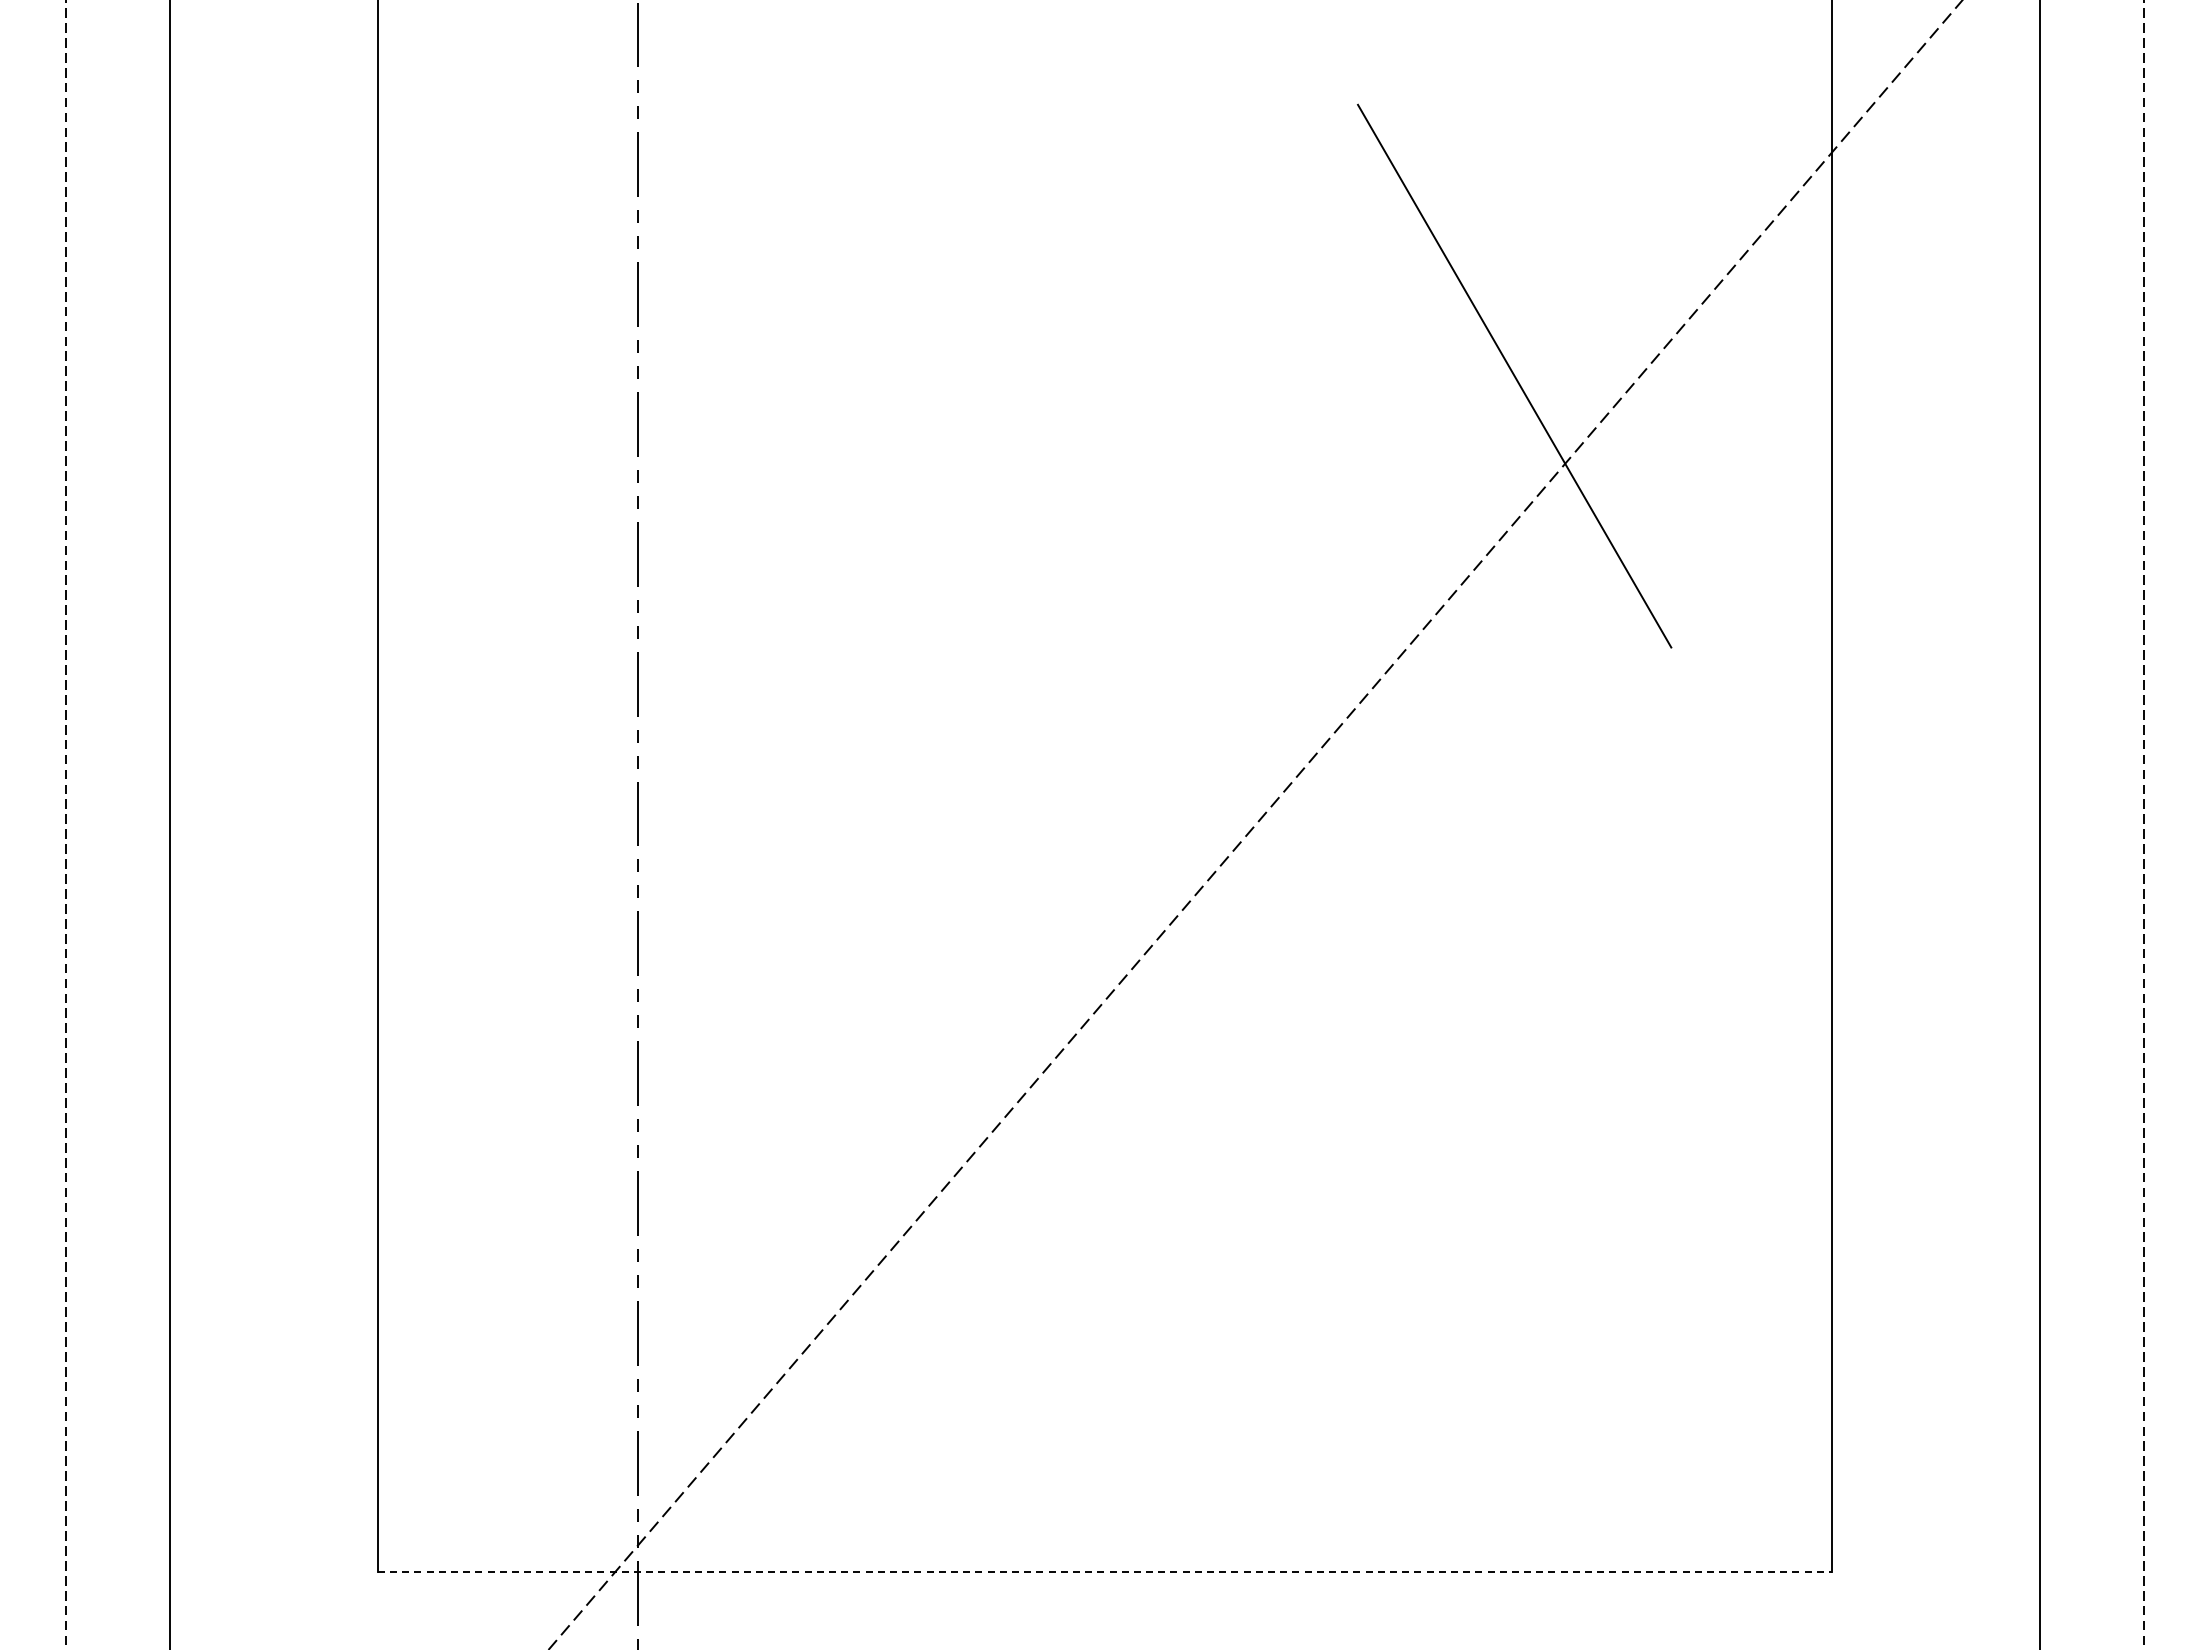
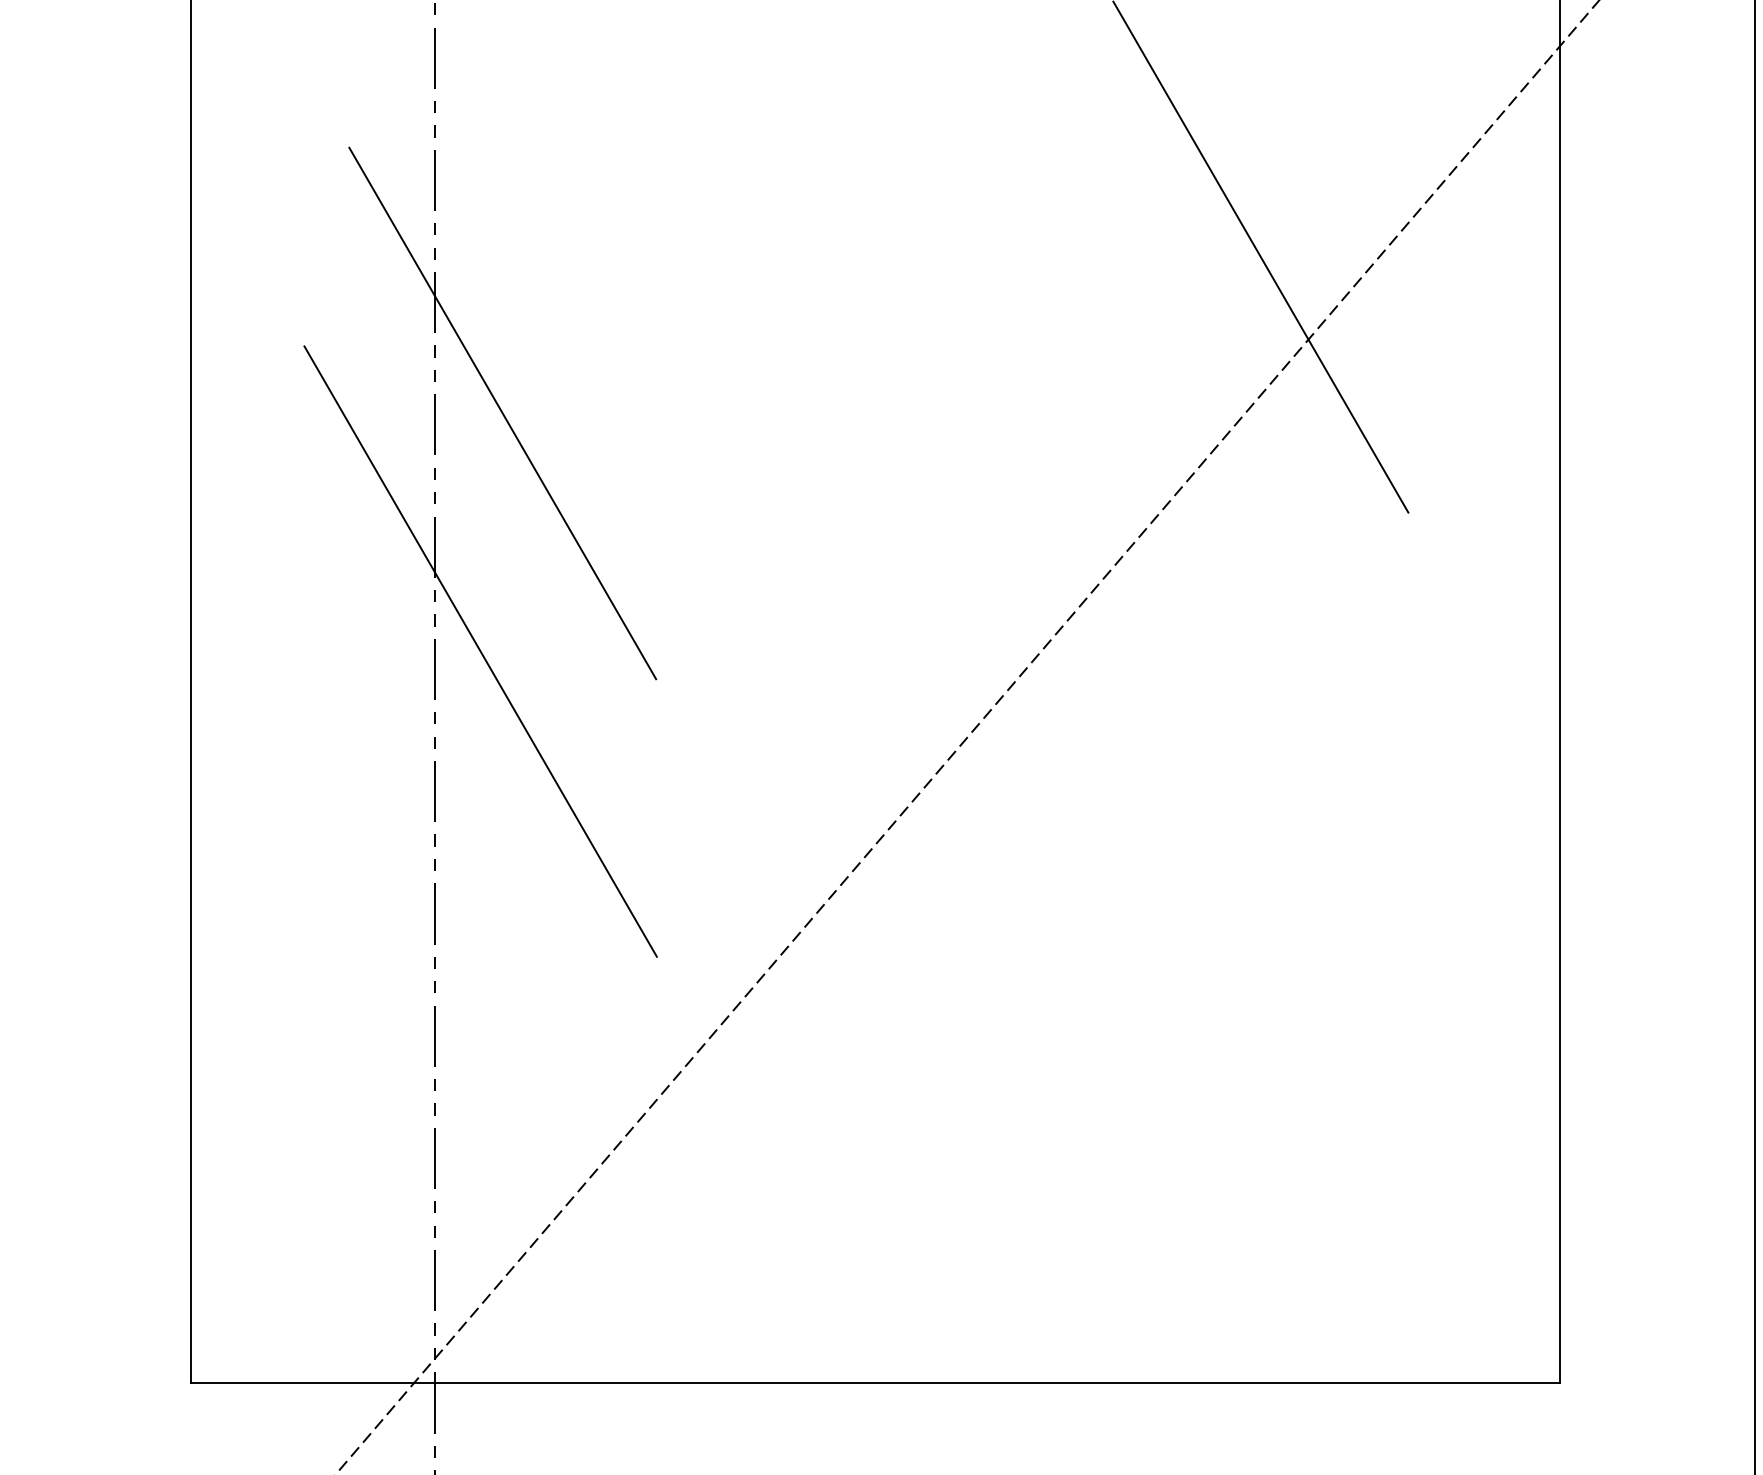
line: (709, 542) -> (502, 413), added
line: (685, 794) -> (480, 651), added
line: (1105, 1571) -> (875, 1382), dashed -> solid

